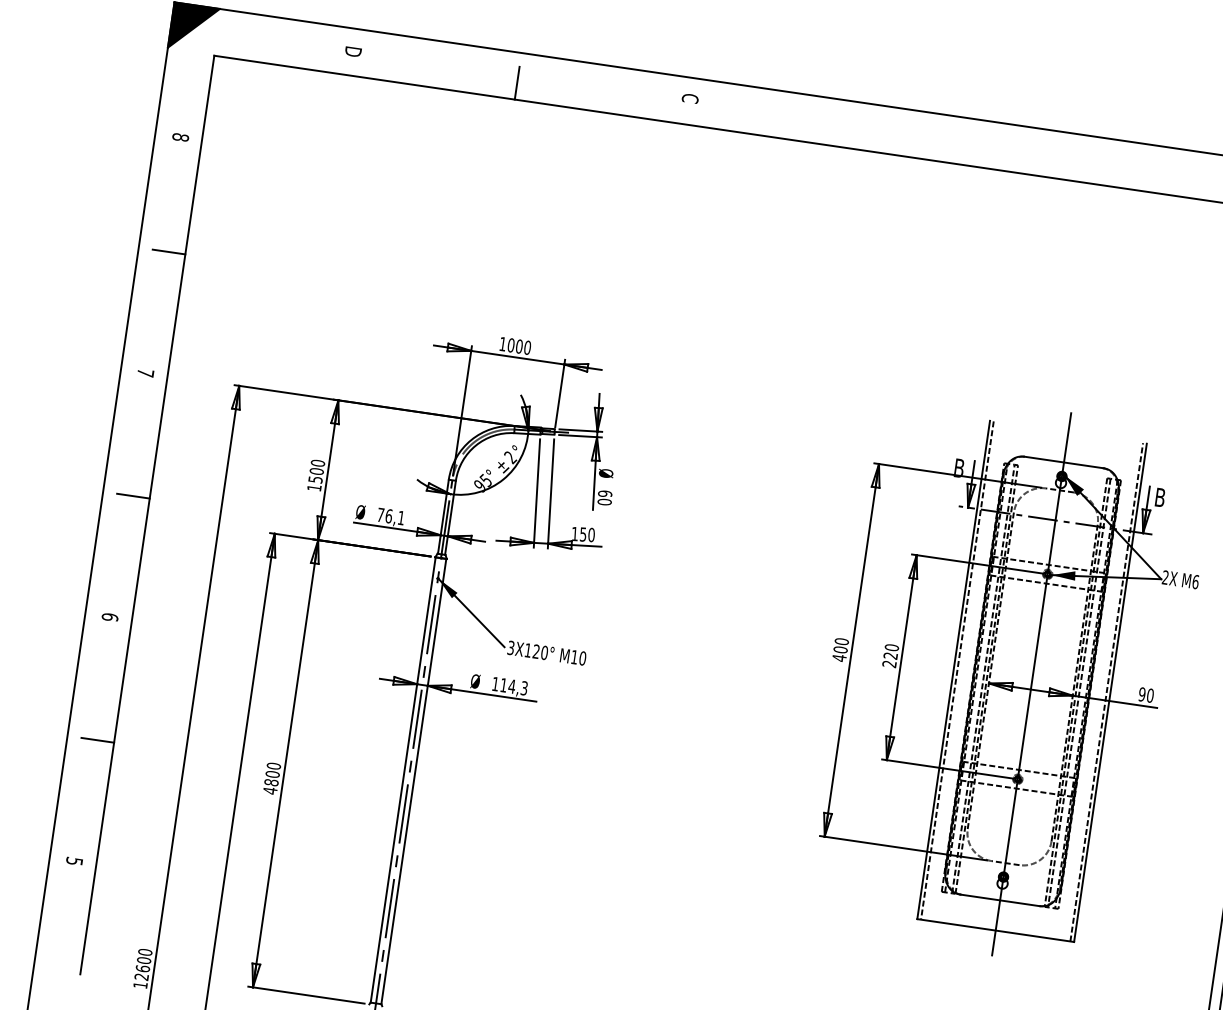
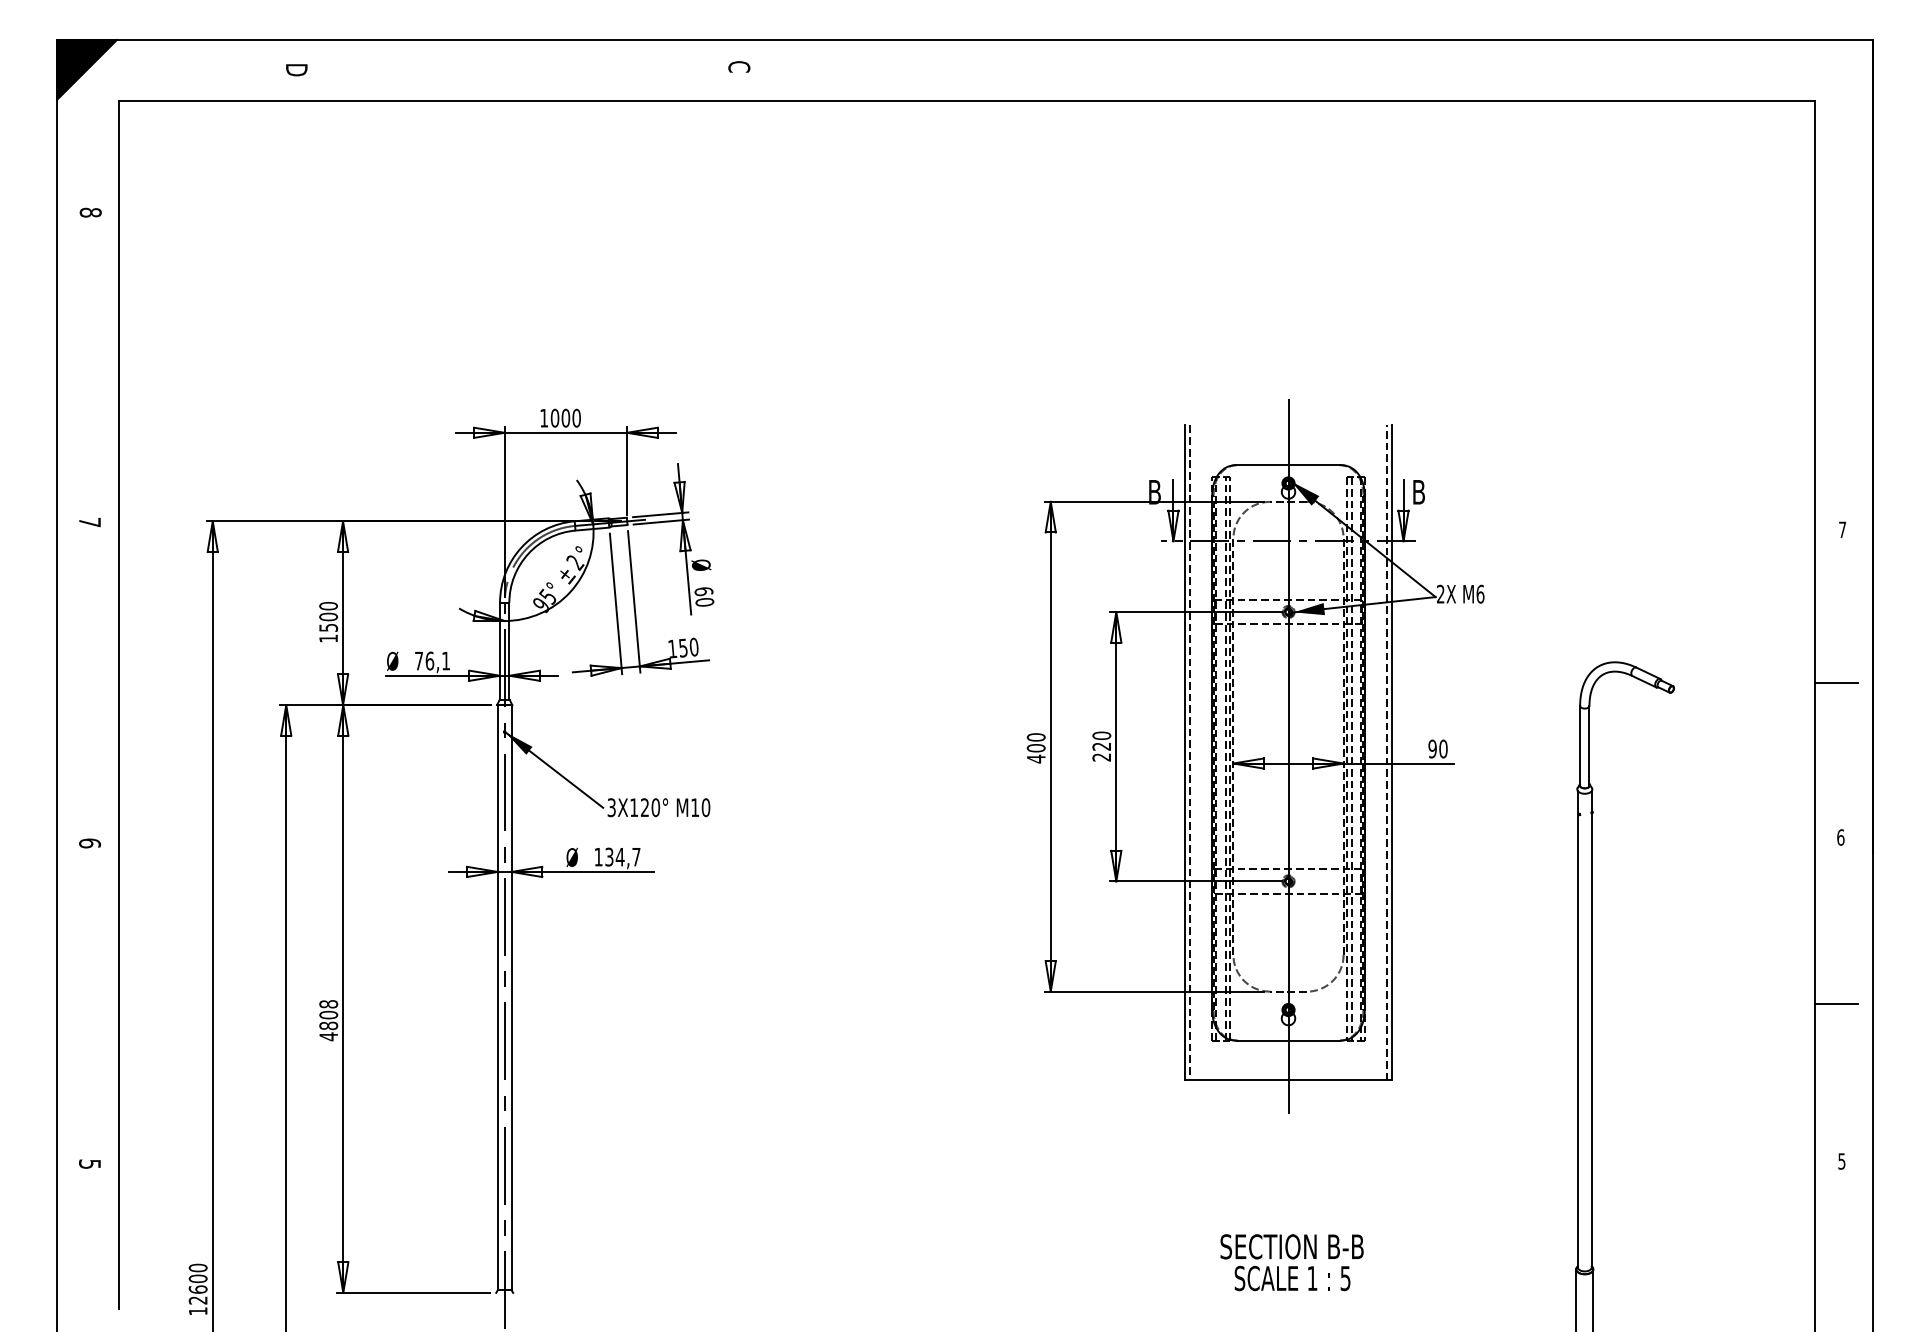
line: (517, 83) -> (513, 79), removed
line: (168, 252) -> (96, 362), removed
line: (132, 496) -> (96, 683), removed
text: (513, 686) -> (622, 856), 114,3 -> 134,7
line: (97, 740) -> (96, 1004), removed
text: (273, 766) -> (328, 1004), 4800 -> 4808

